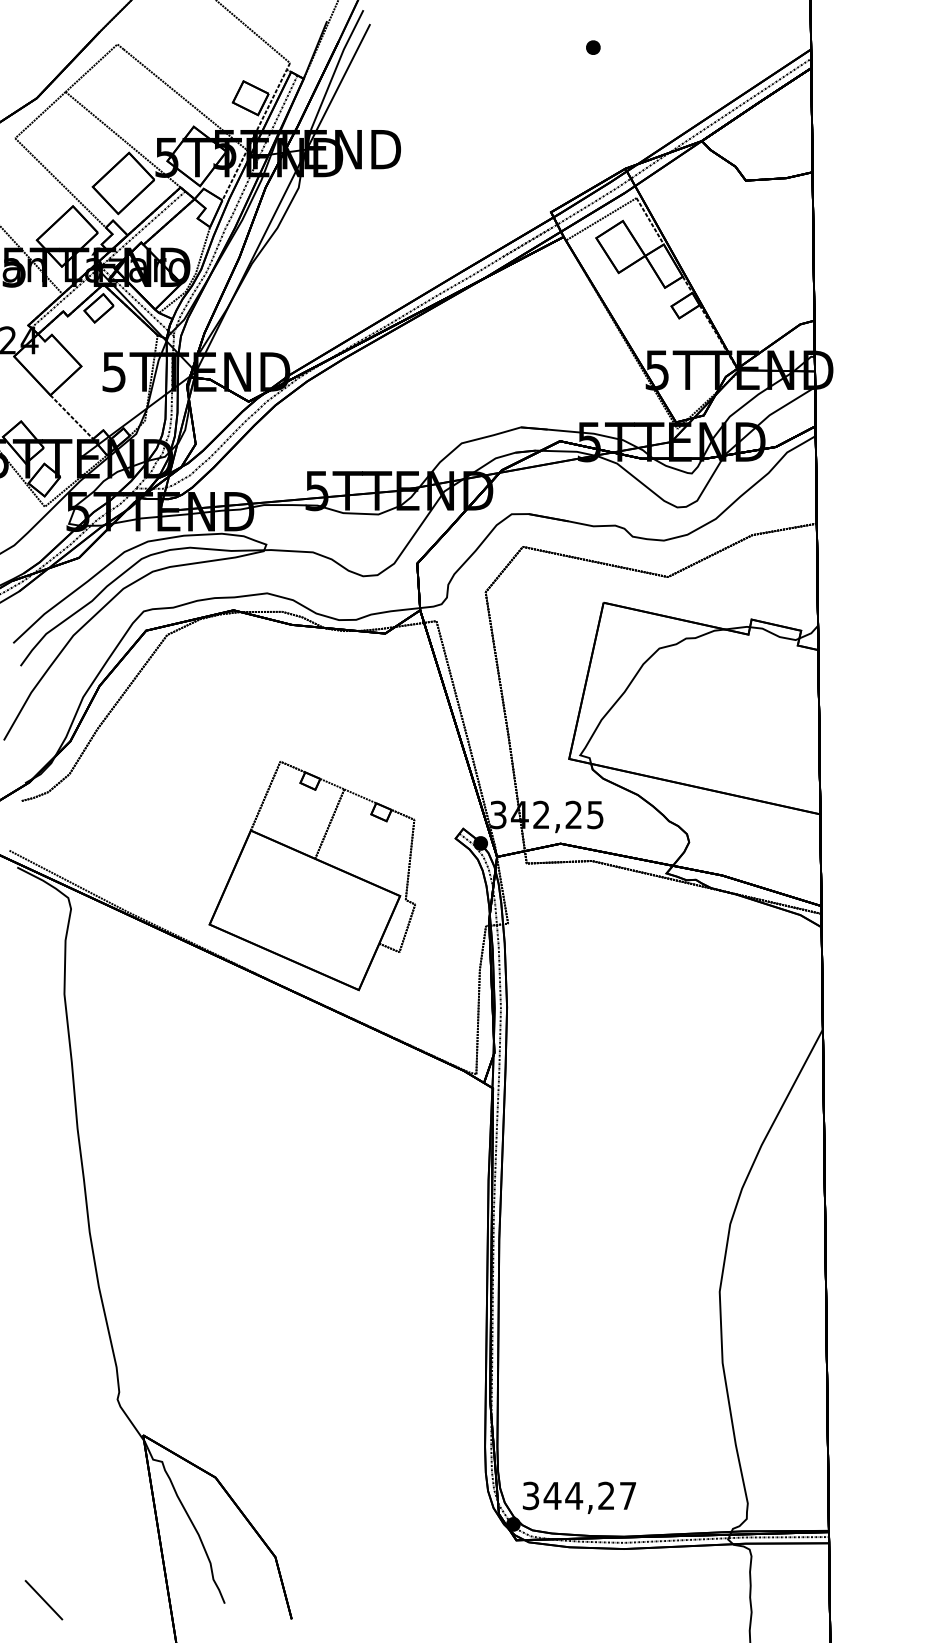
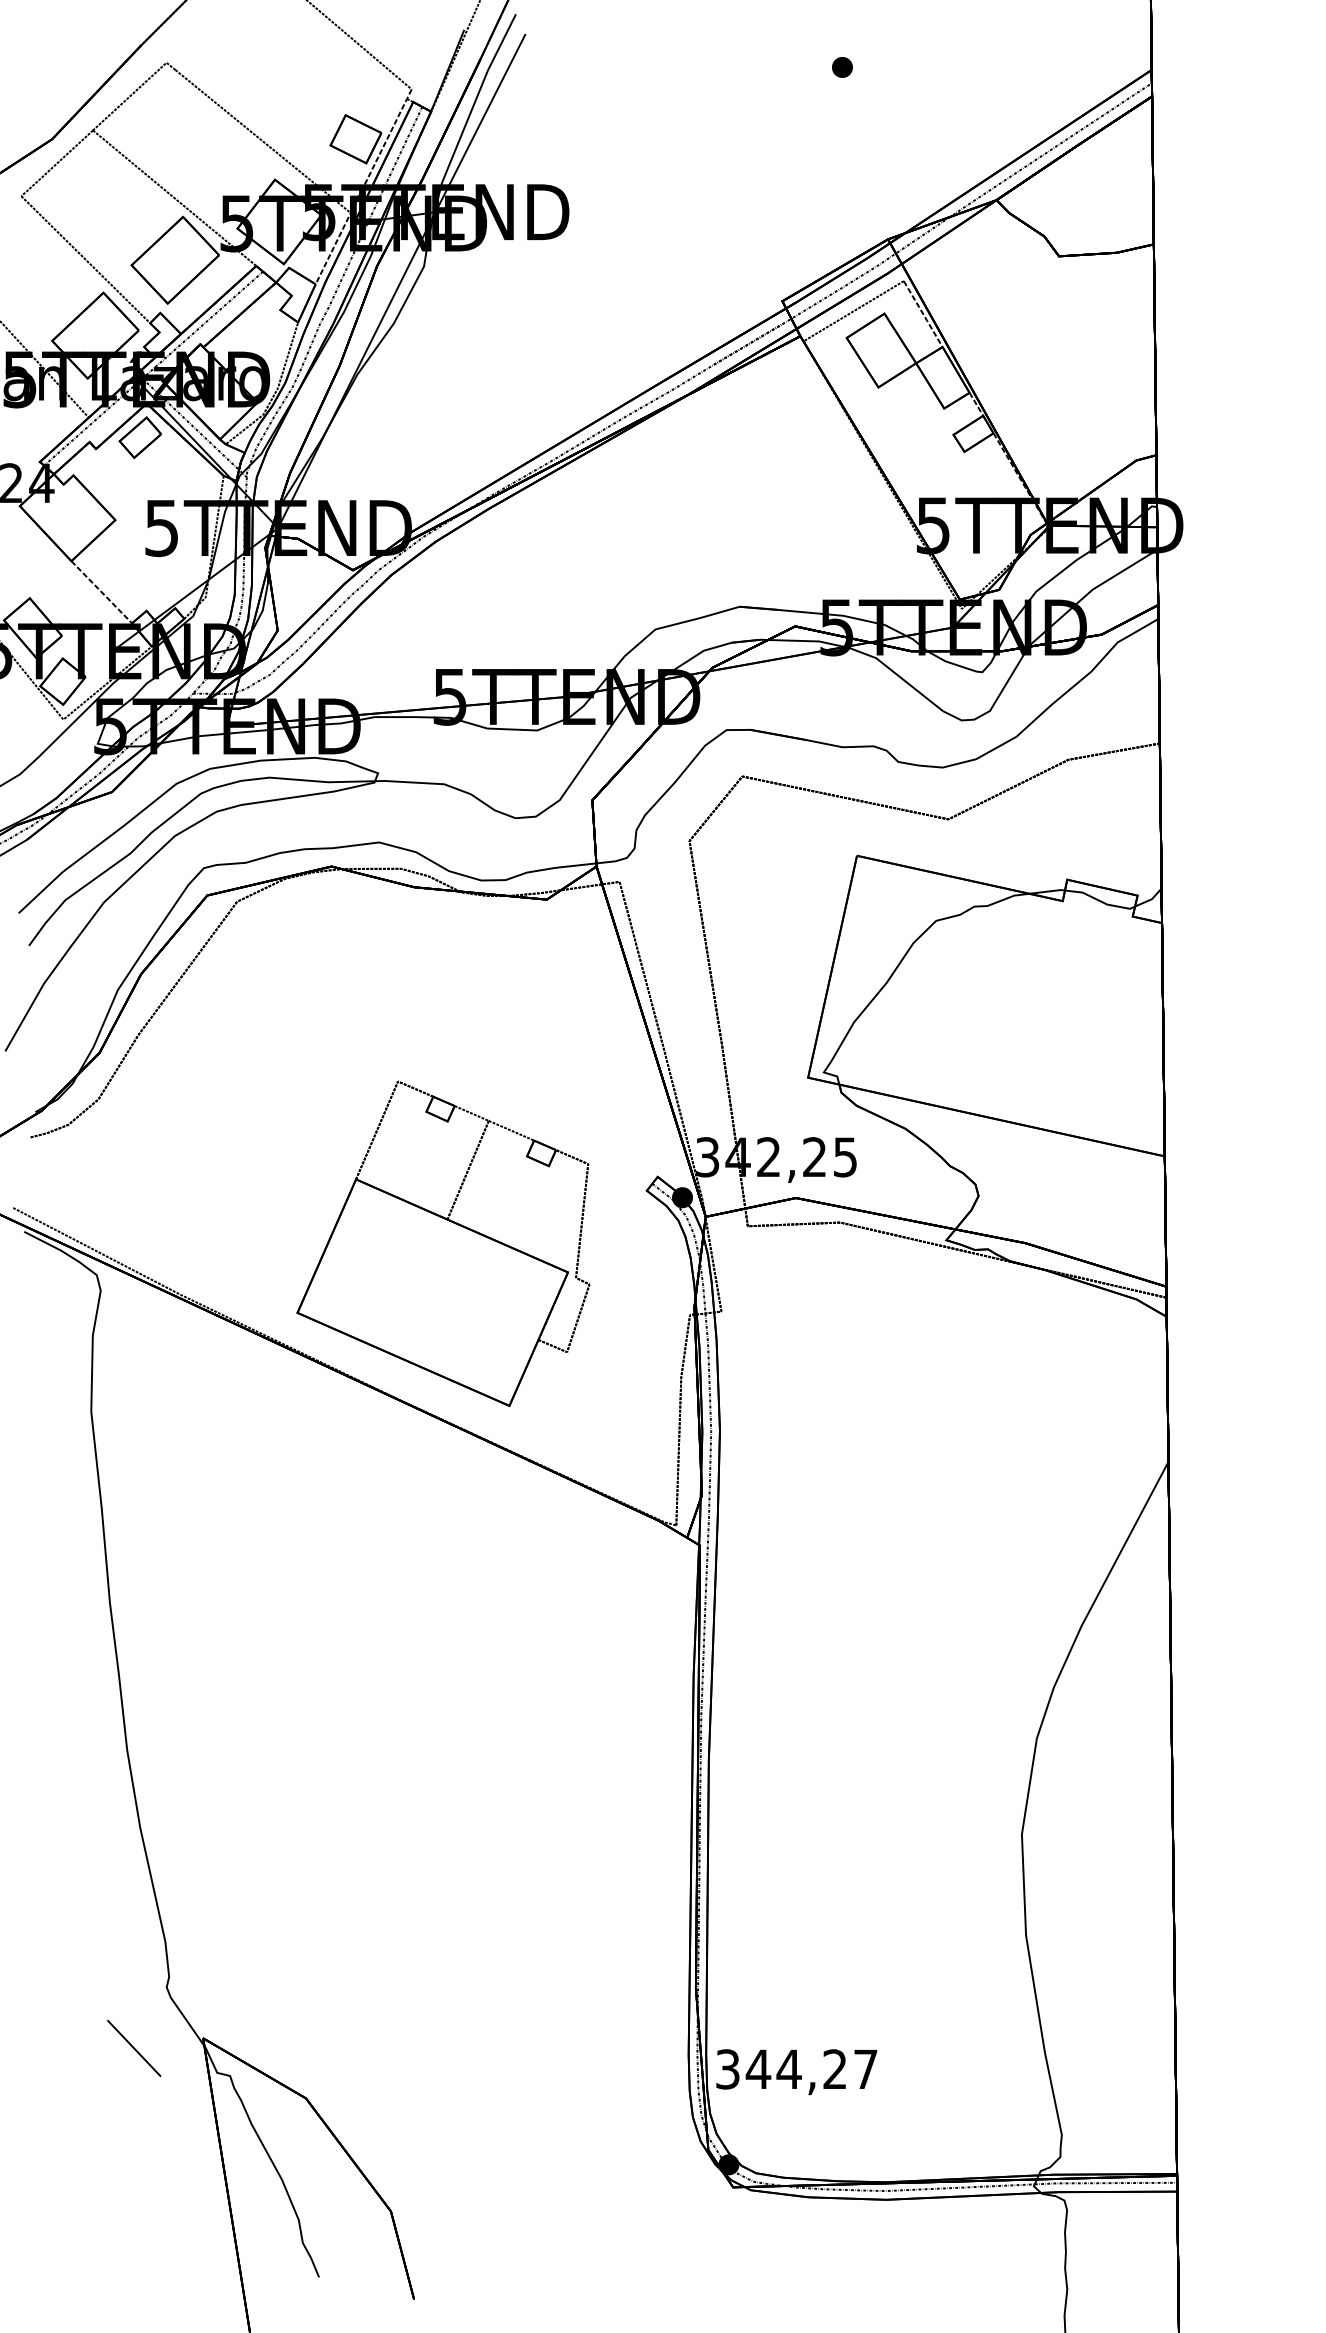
text: (579, 1498) -> (796, 2072), moved
line: (44, 1599) -> (134, 2047), moved

